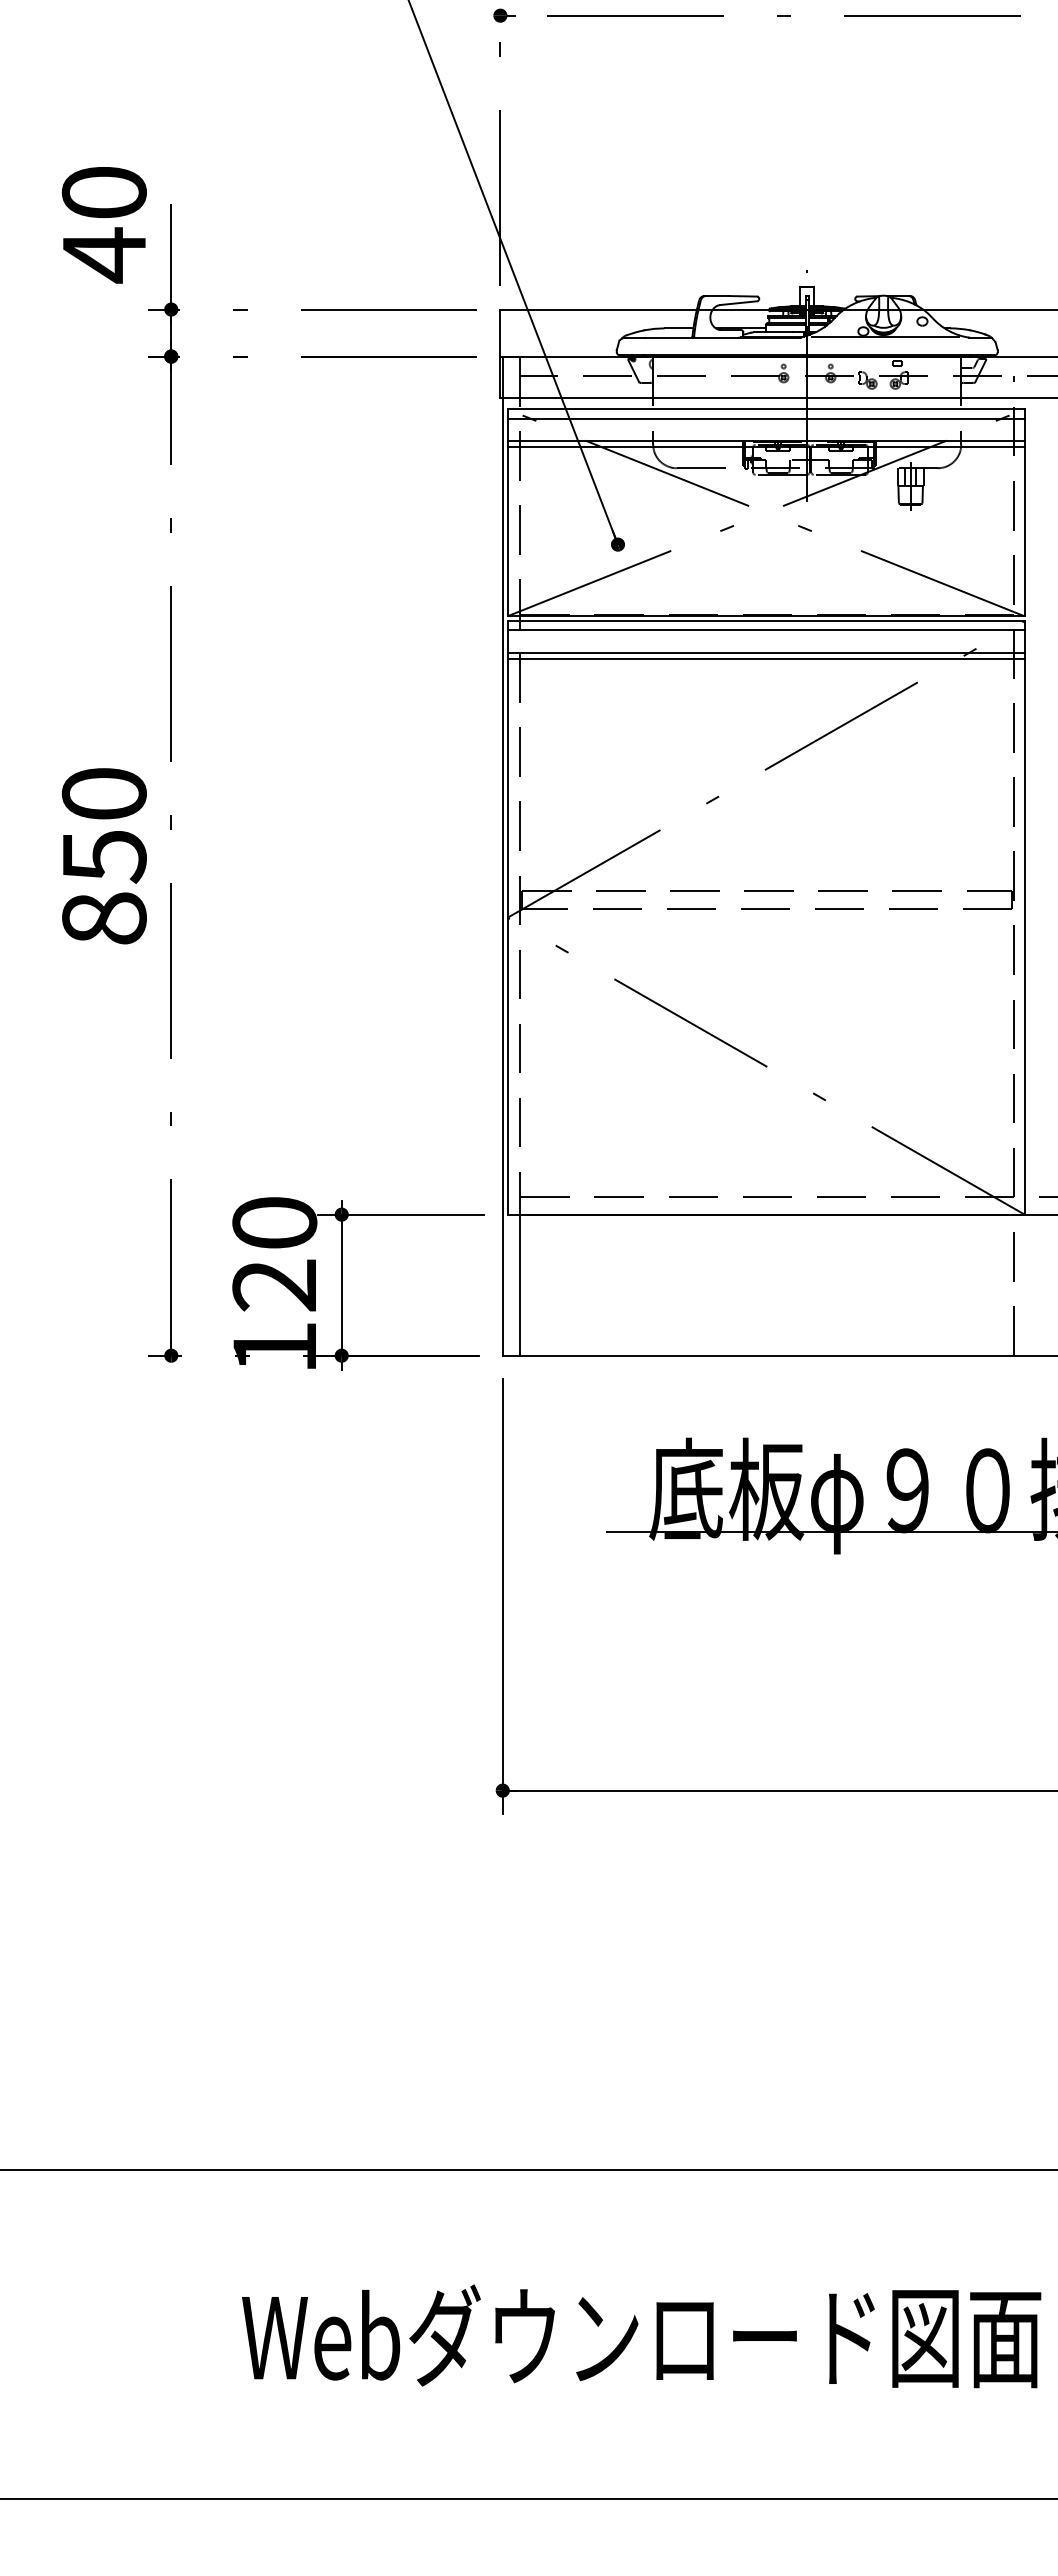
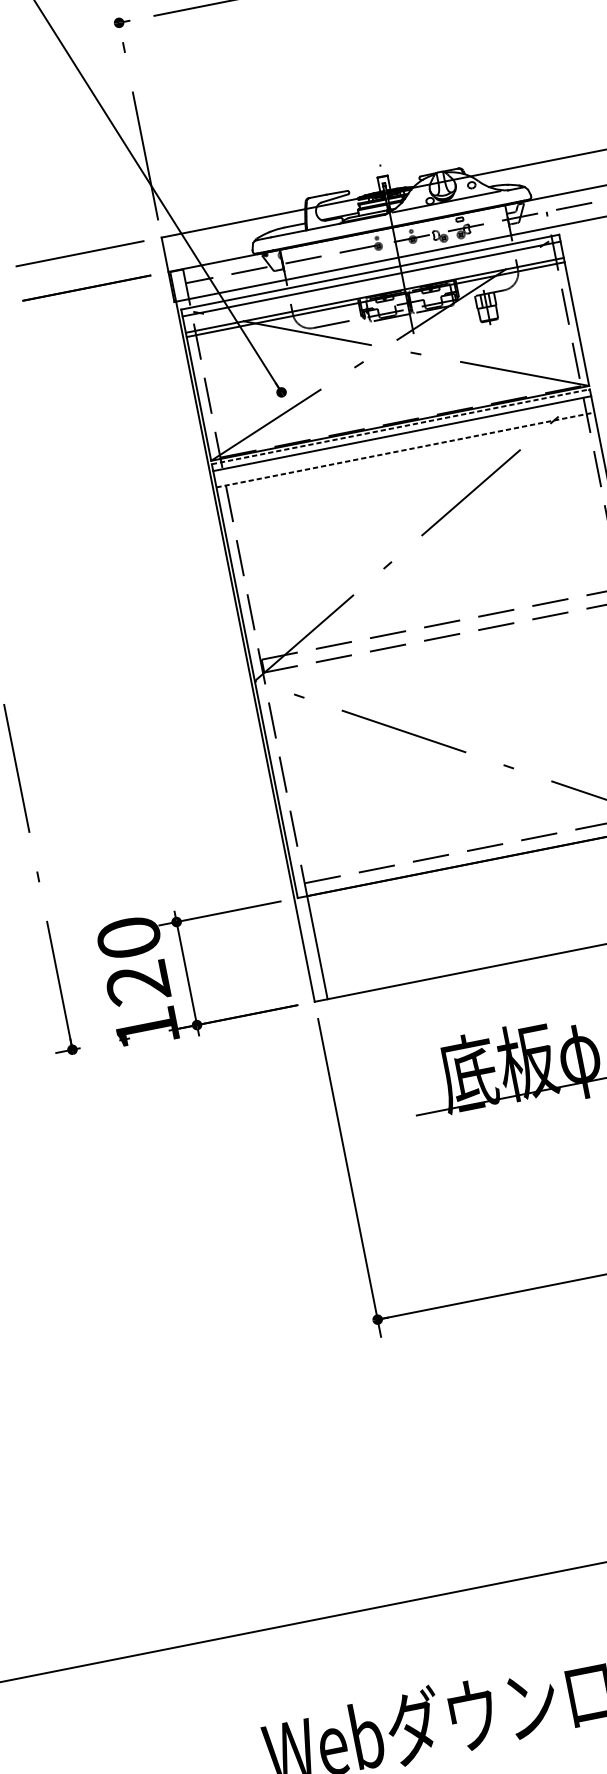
line: (766, 621) -> (401, 427), solid -> dashed
line: (766, 652) -> (405, 449), solid -> dashed
line: (765, 658) -> (405, 454), removed

